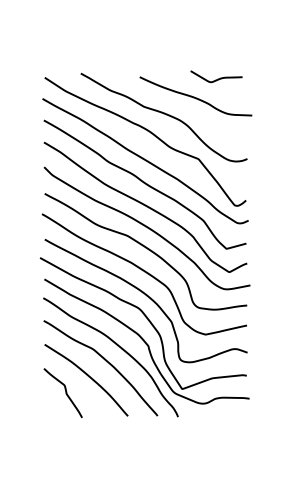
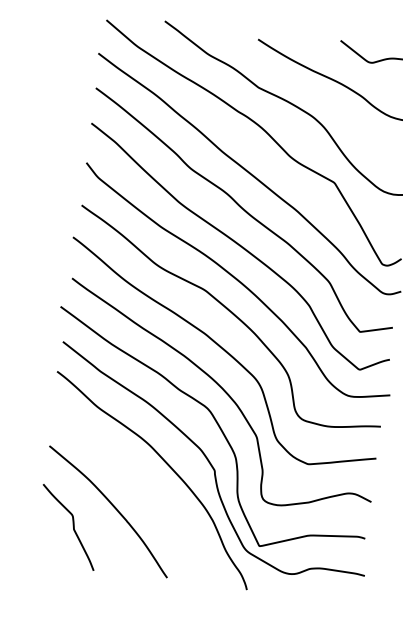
curve: (106, 362) -> (144, 487), removed

